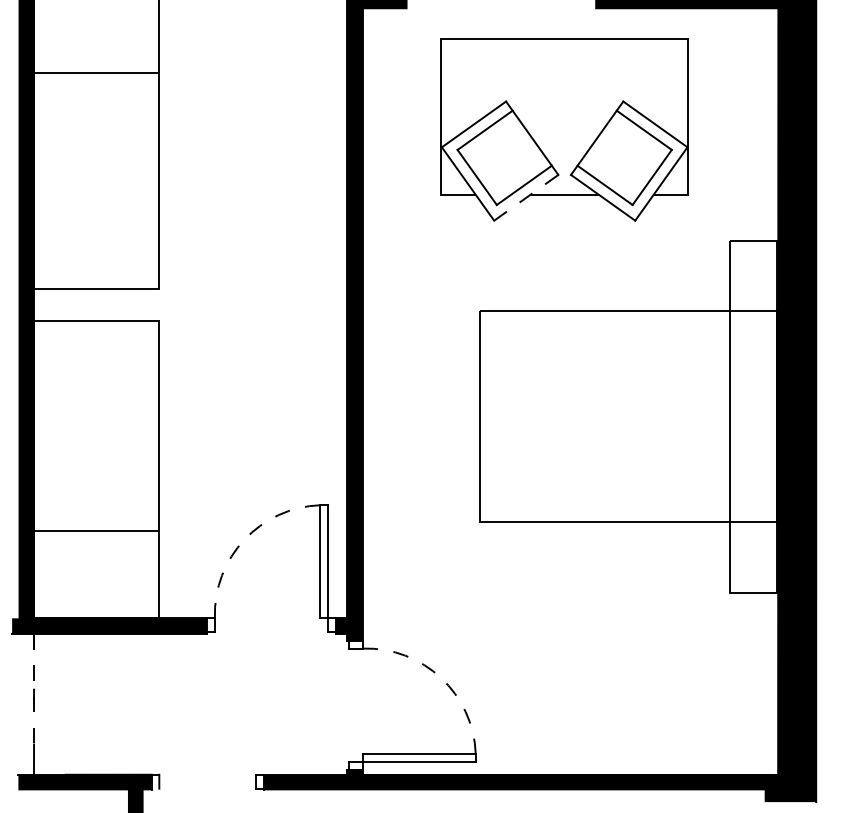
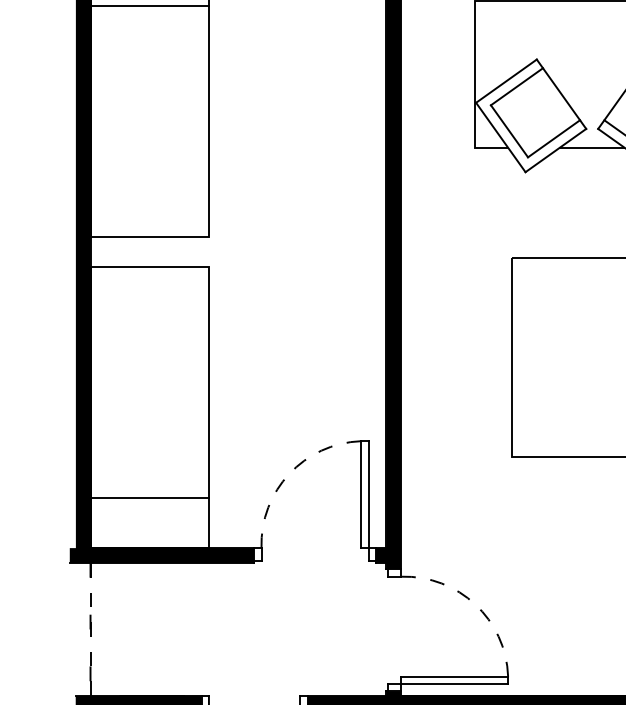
line: (96, 72) -> (149, 5), moved
line: (526, 197) -> (556, 150), dashed -> solid
line: (96, 531) -> (149, 498), moved

